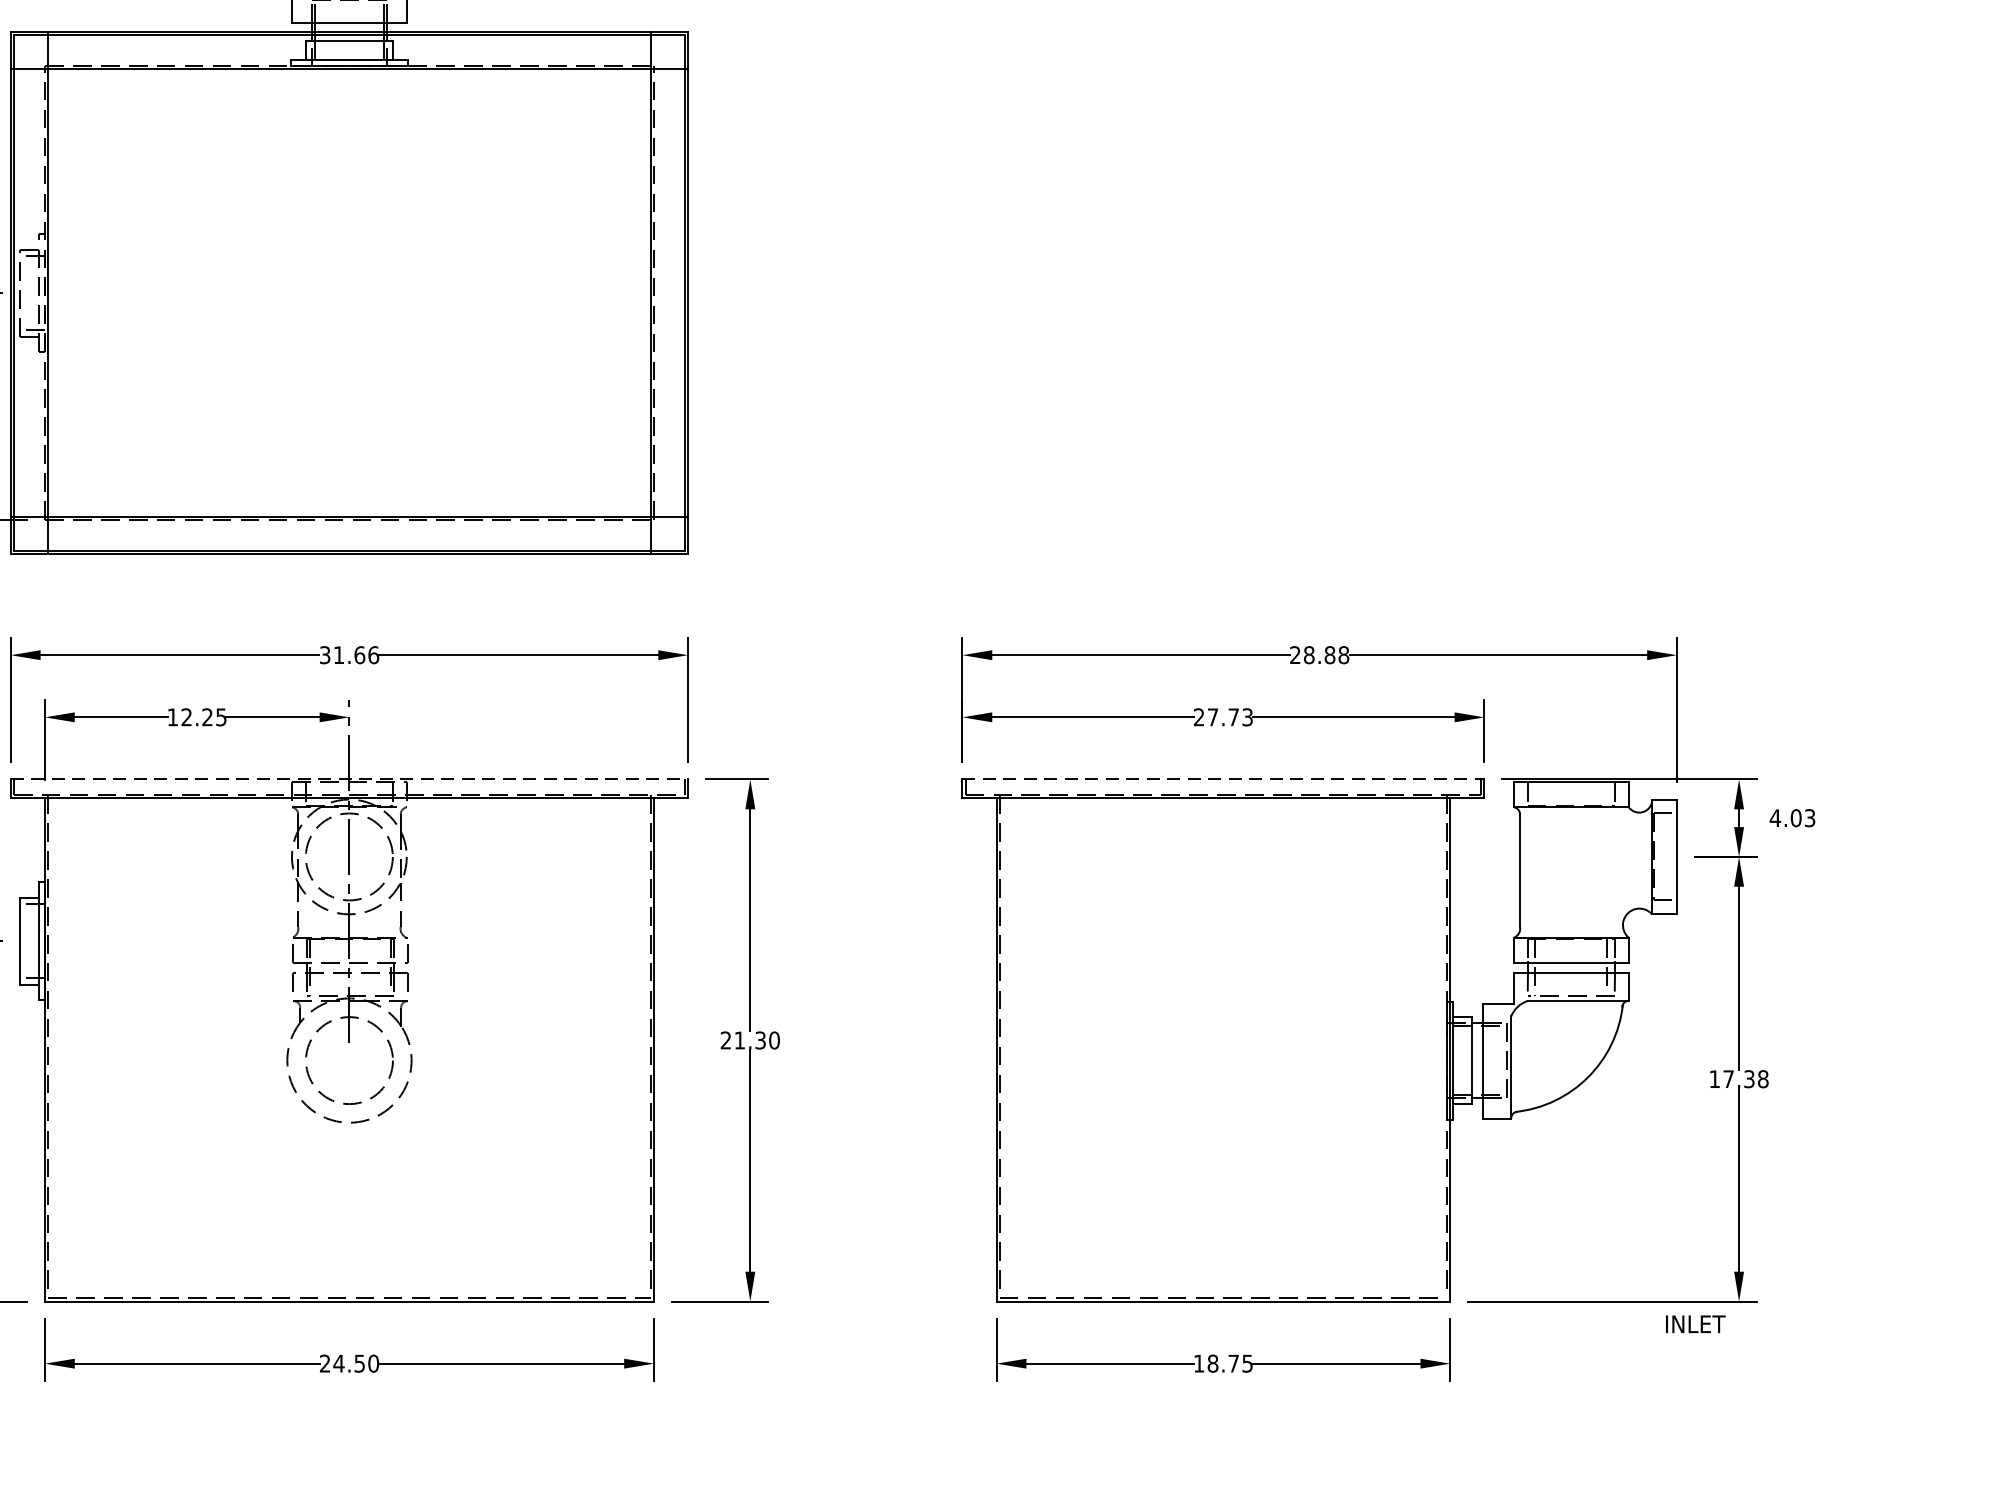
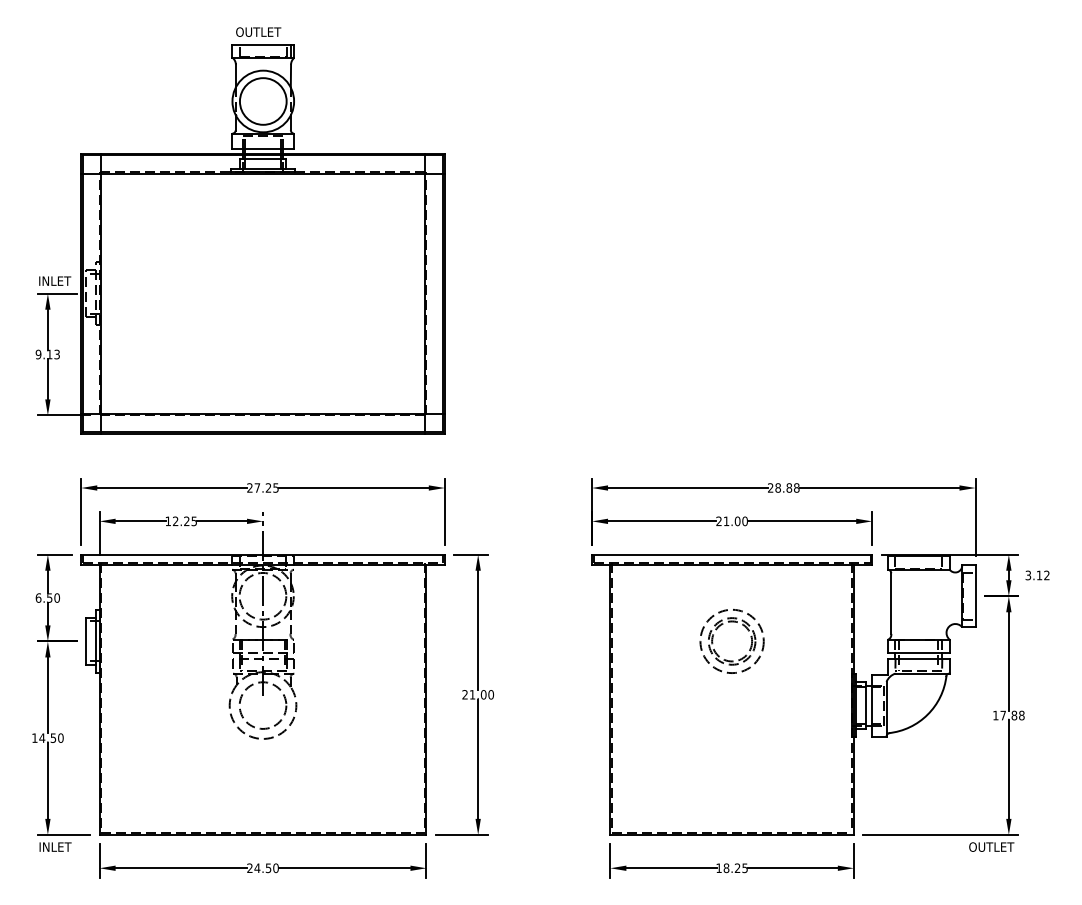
text: (348, 654) -> (262, 487), 31.66 -> 27.25
text: (1229, 717) -> (735, 521), 27.73 -> 21.00
line: (350, 779) -> (263, 554), dashed -> solid
line: (1224, 779) -> (732, 554), dashed -> solid
text: (1792, 818) -> (1037, 575), 4.03 -> 3.12
part: (1199, 915) -> (719, 627), added
text: (760, 1039) -> (483, 694), 21.30 -> 21.00
text: (1749, 1079) -> (1014, 715), 17.38 -> 17.88
text: (1706, 1323) -> (991, 846), INLET -> OUTLET
text: (1233, 1362) -> (737, 867), 18.75 -> 18.25

